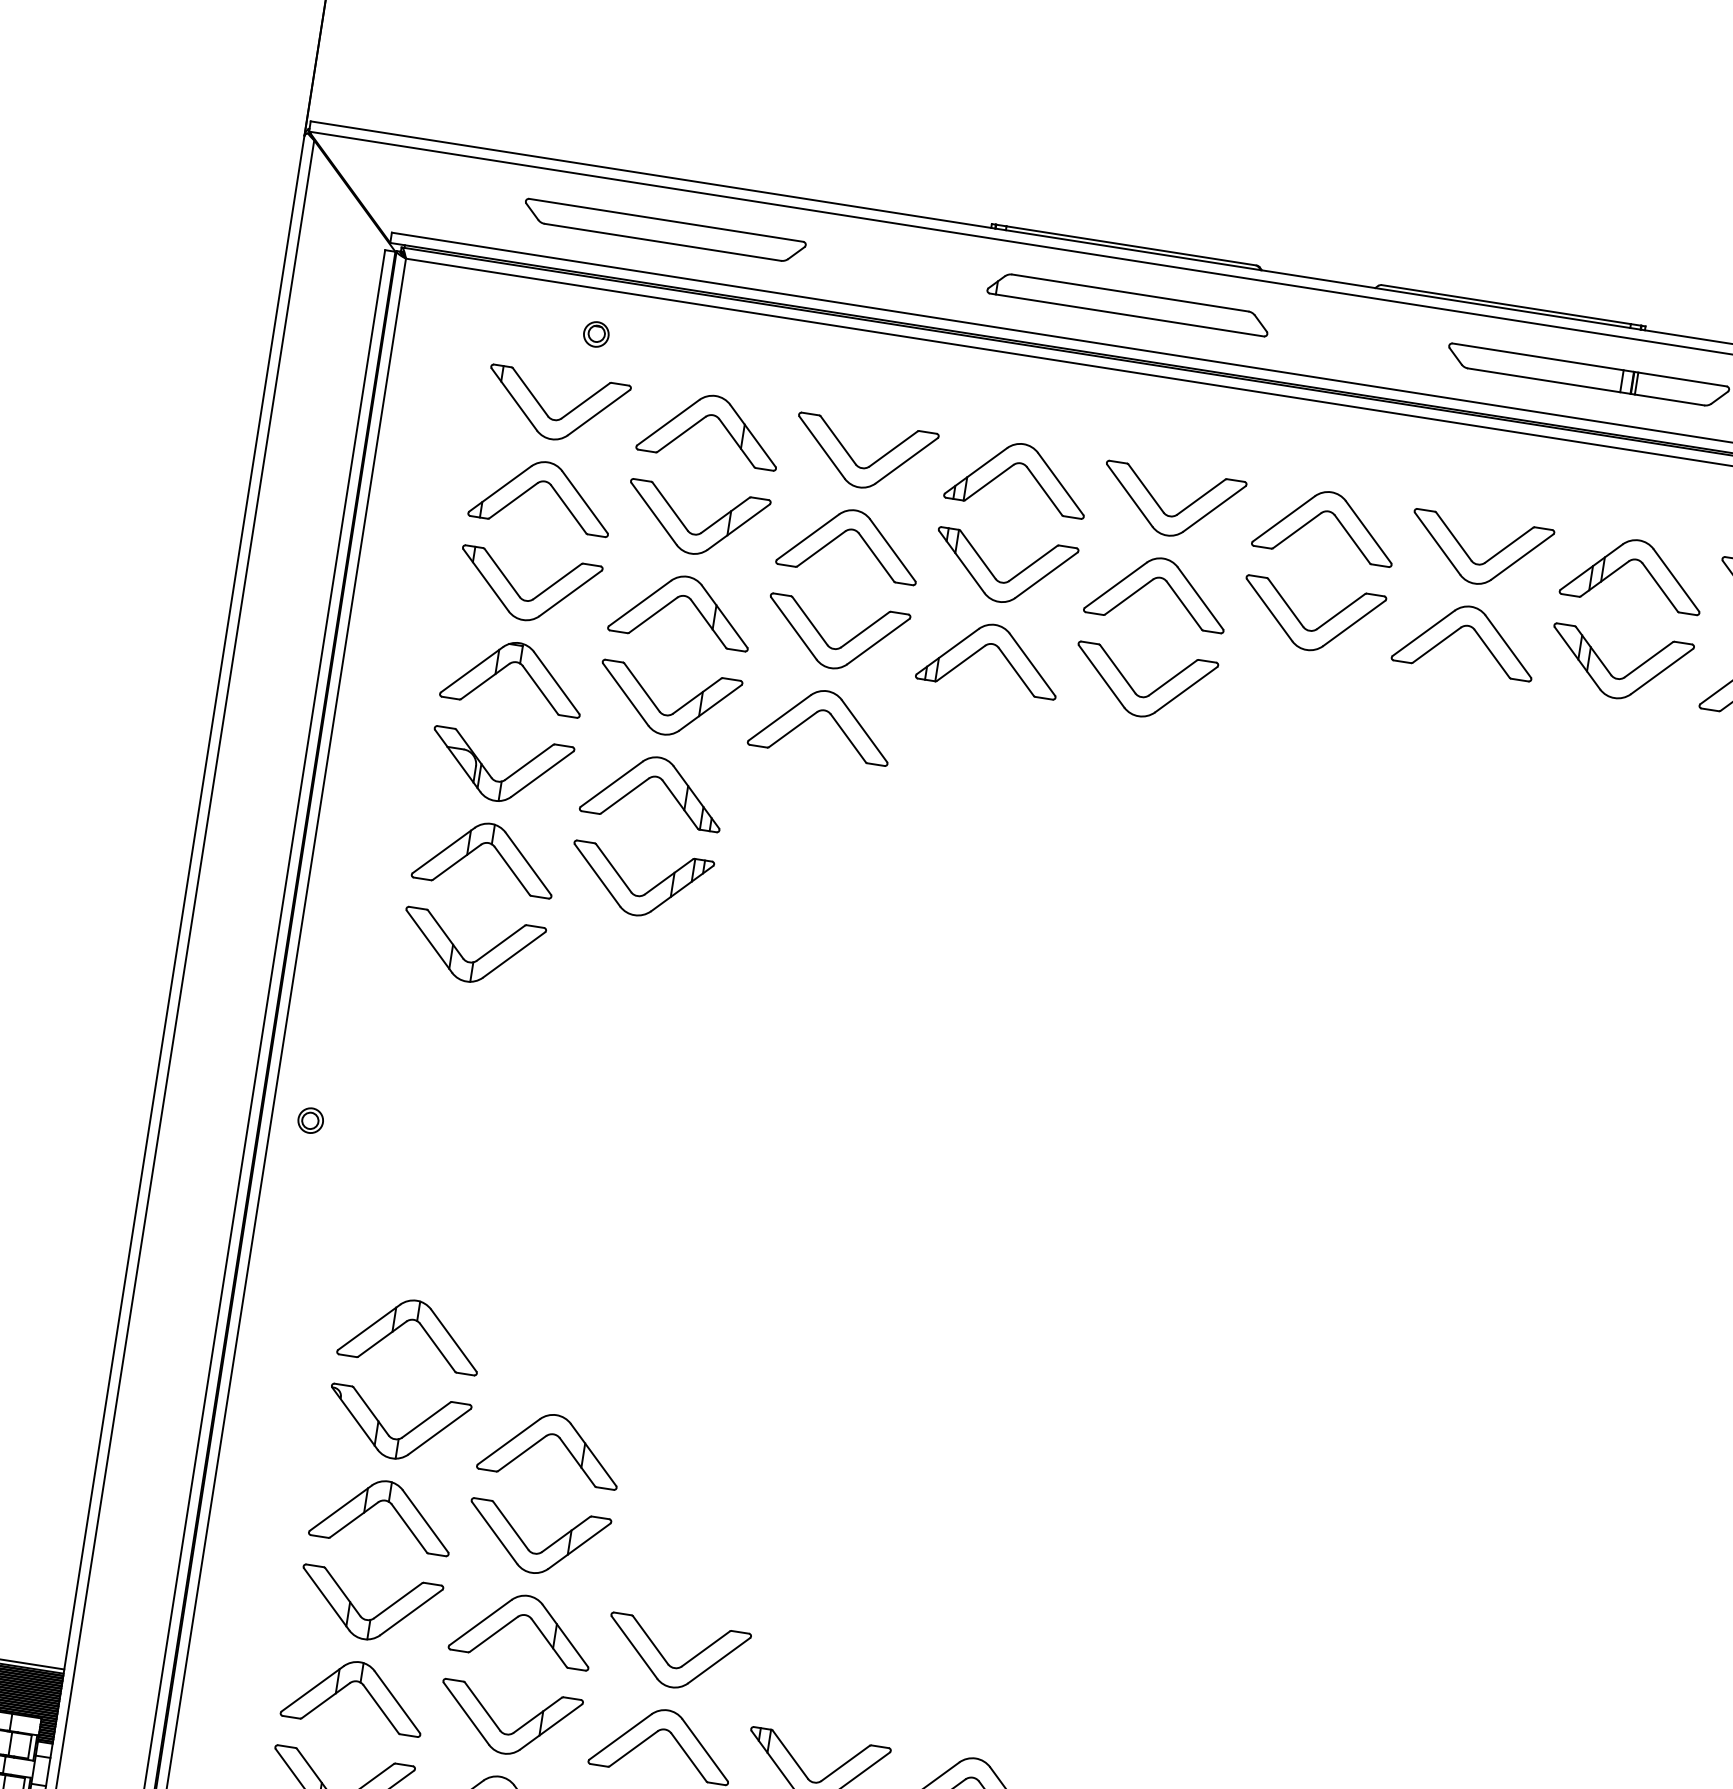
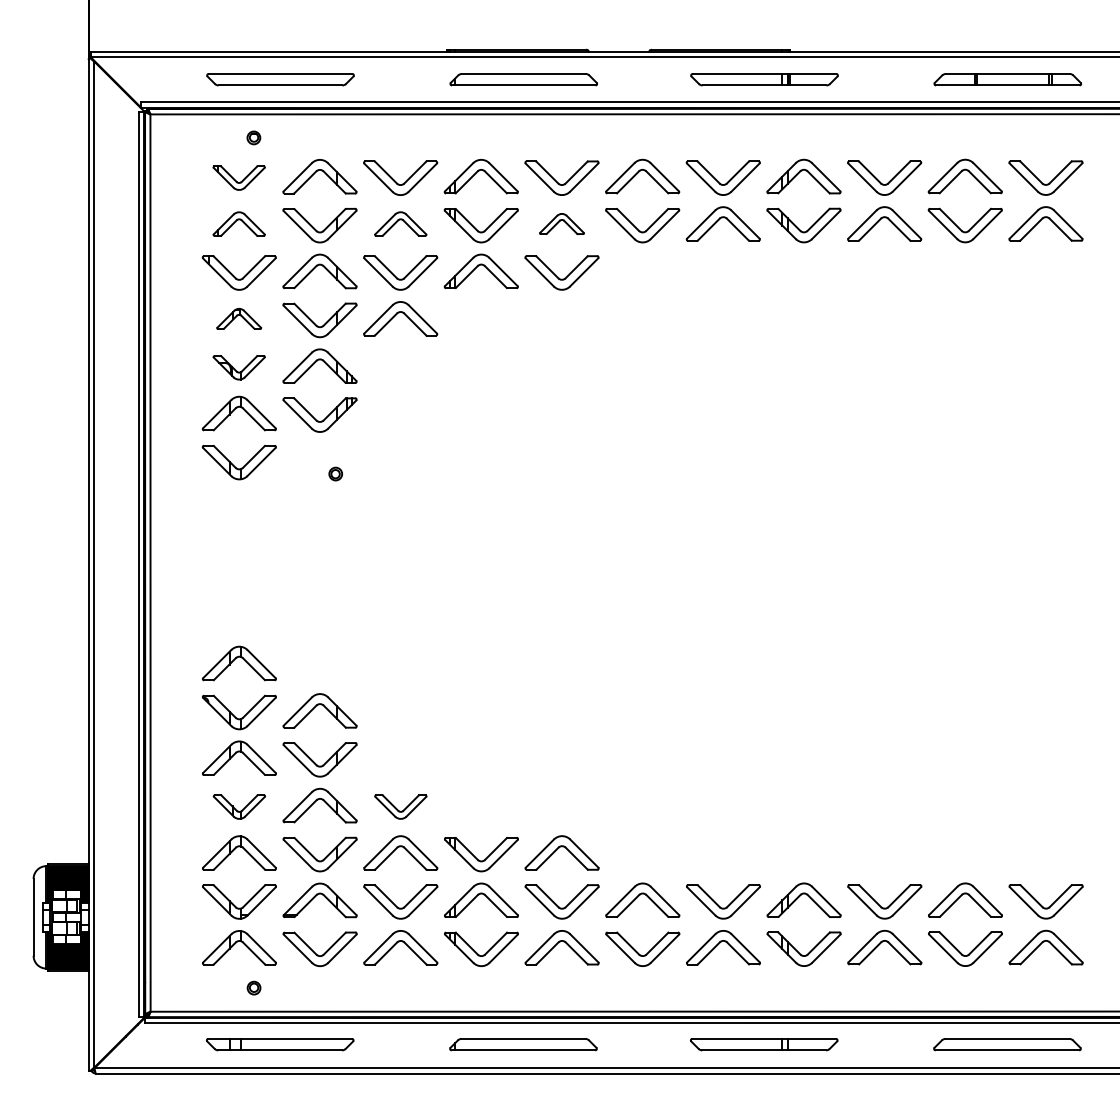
part: (555, 405) -> (238, 177), size x0.7
part: (541, 493) -> (238, 223), size x0.7
part: (850, 541) -> (400, 223), size x0.7
part: (1157, 589) -> (561, 223), size x0.6
part: (513, 674) -> (238, 318), size x0.6
part: (498, 767) -> (238, 367), size x0.7
part: (310, 1119) -> (335, 473), moved
part: (369, 1605) -> (239, 806), size x0.7
part: (676, 1653) -> (400, 806), size x0.7

